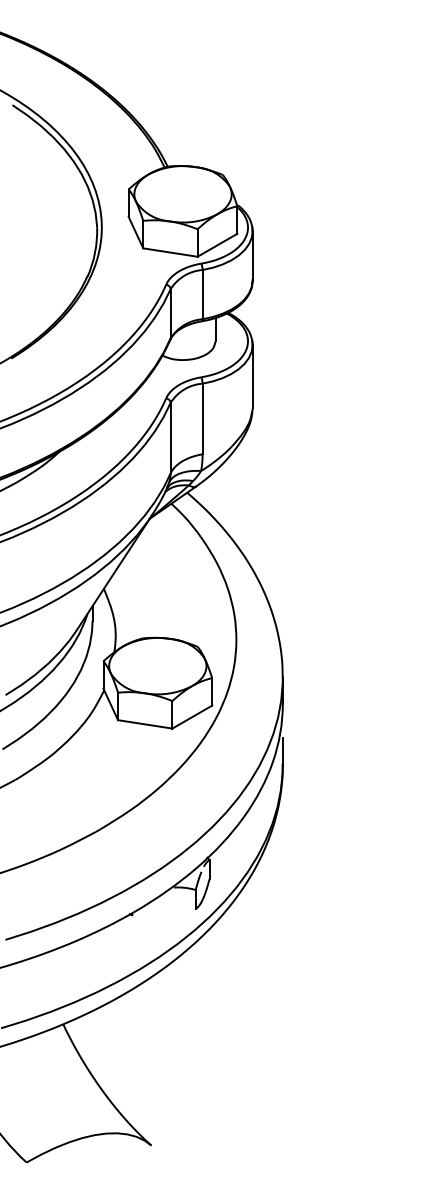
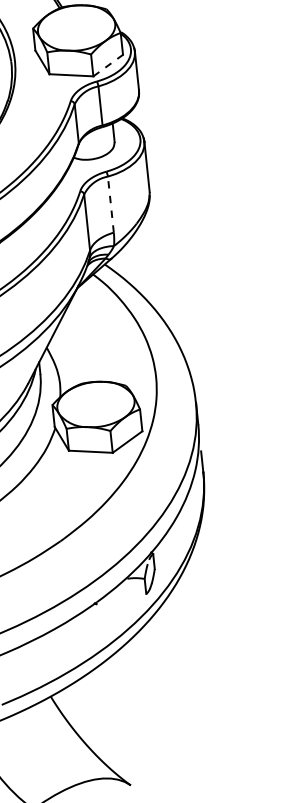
line: (217, 245) -> (108, 65), solid -> dashed
line: (202, 418) -> (110, 204), solid -> dashed

